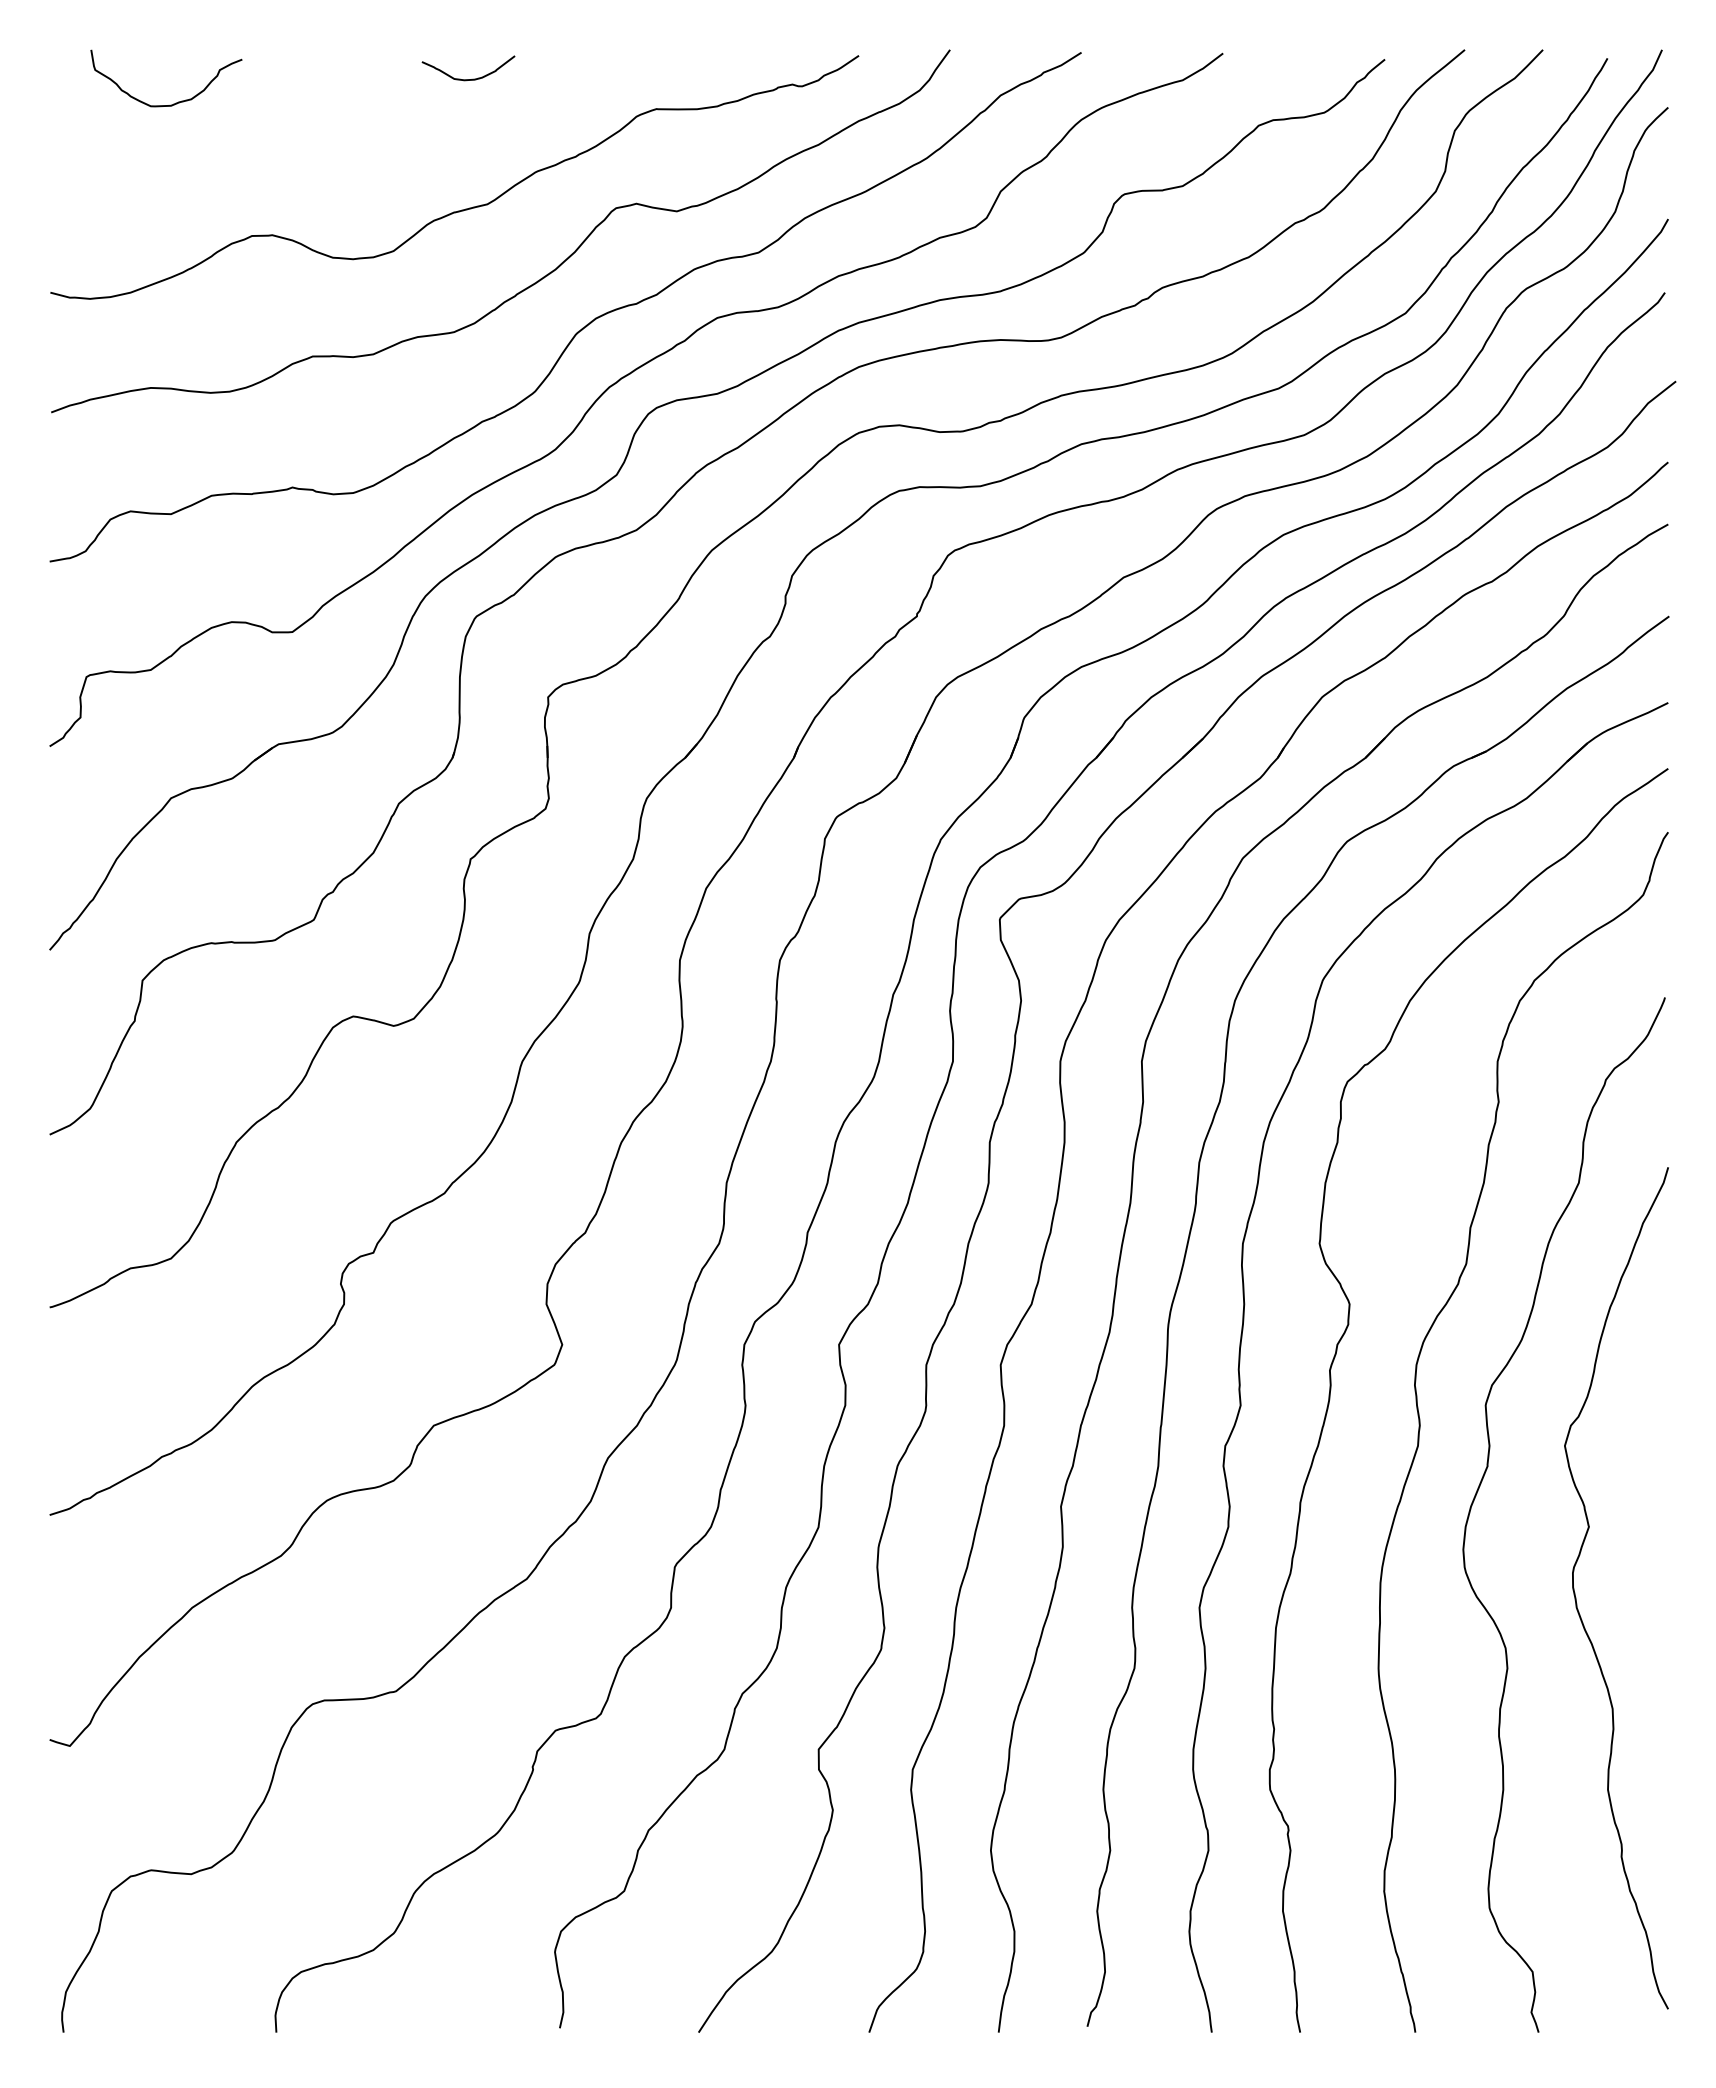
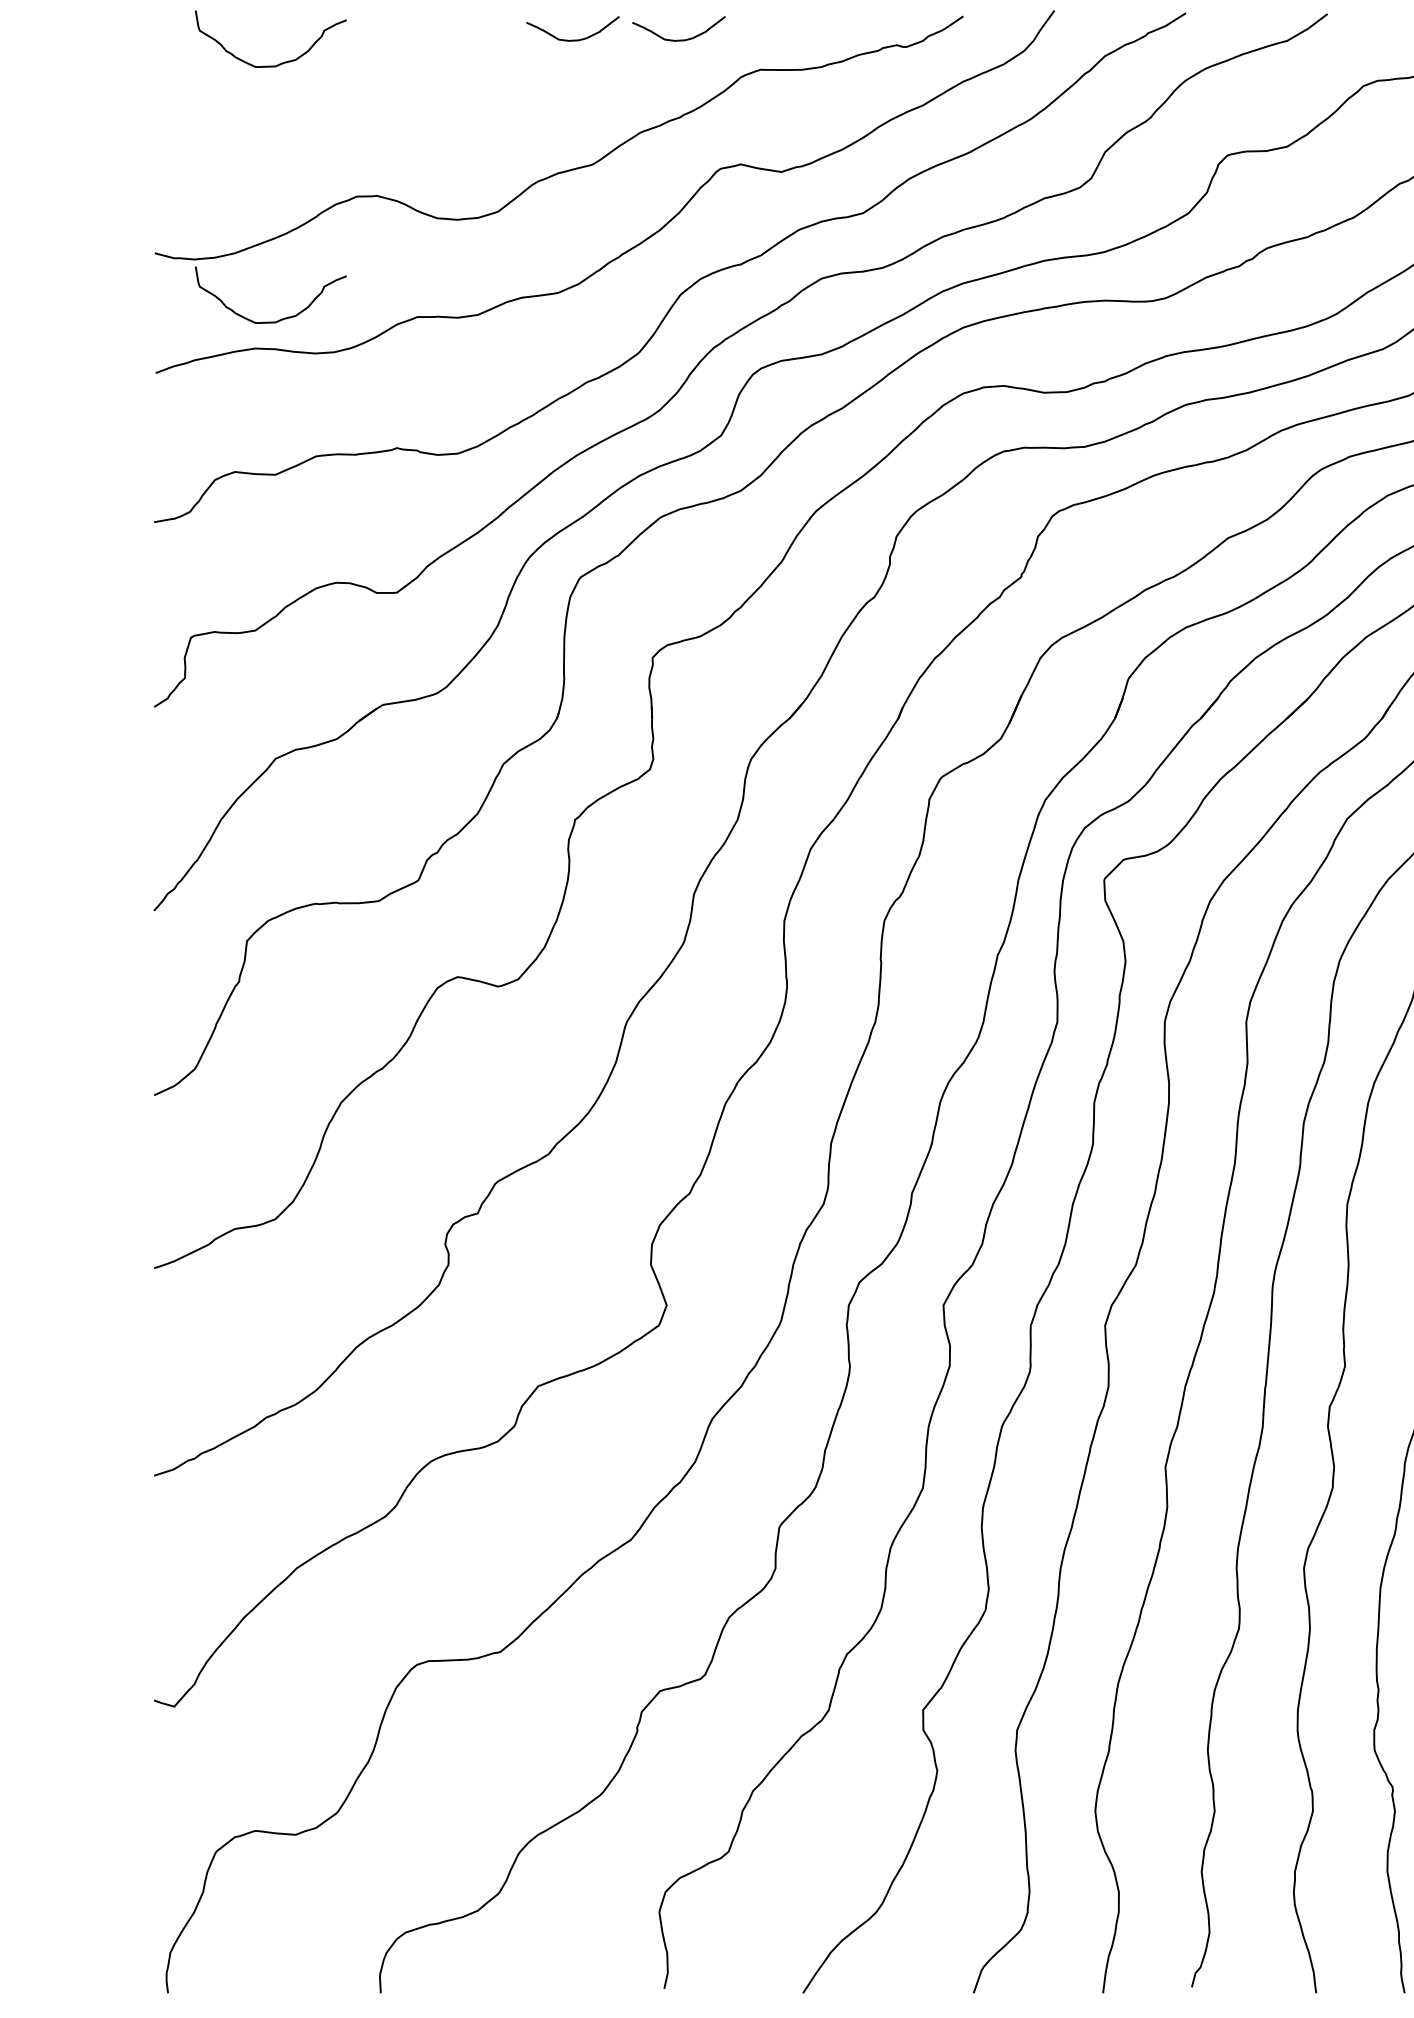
curve: (578, 78) -> (682, 39), added
curve: (178, 357) -> (282, 318), added

